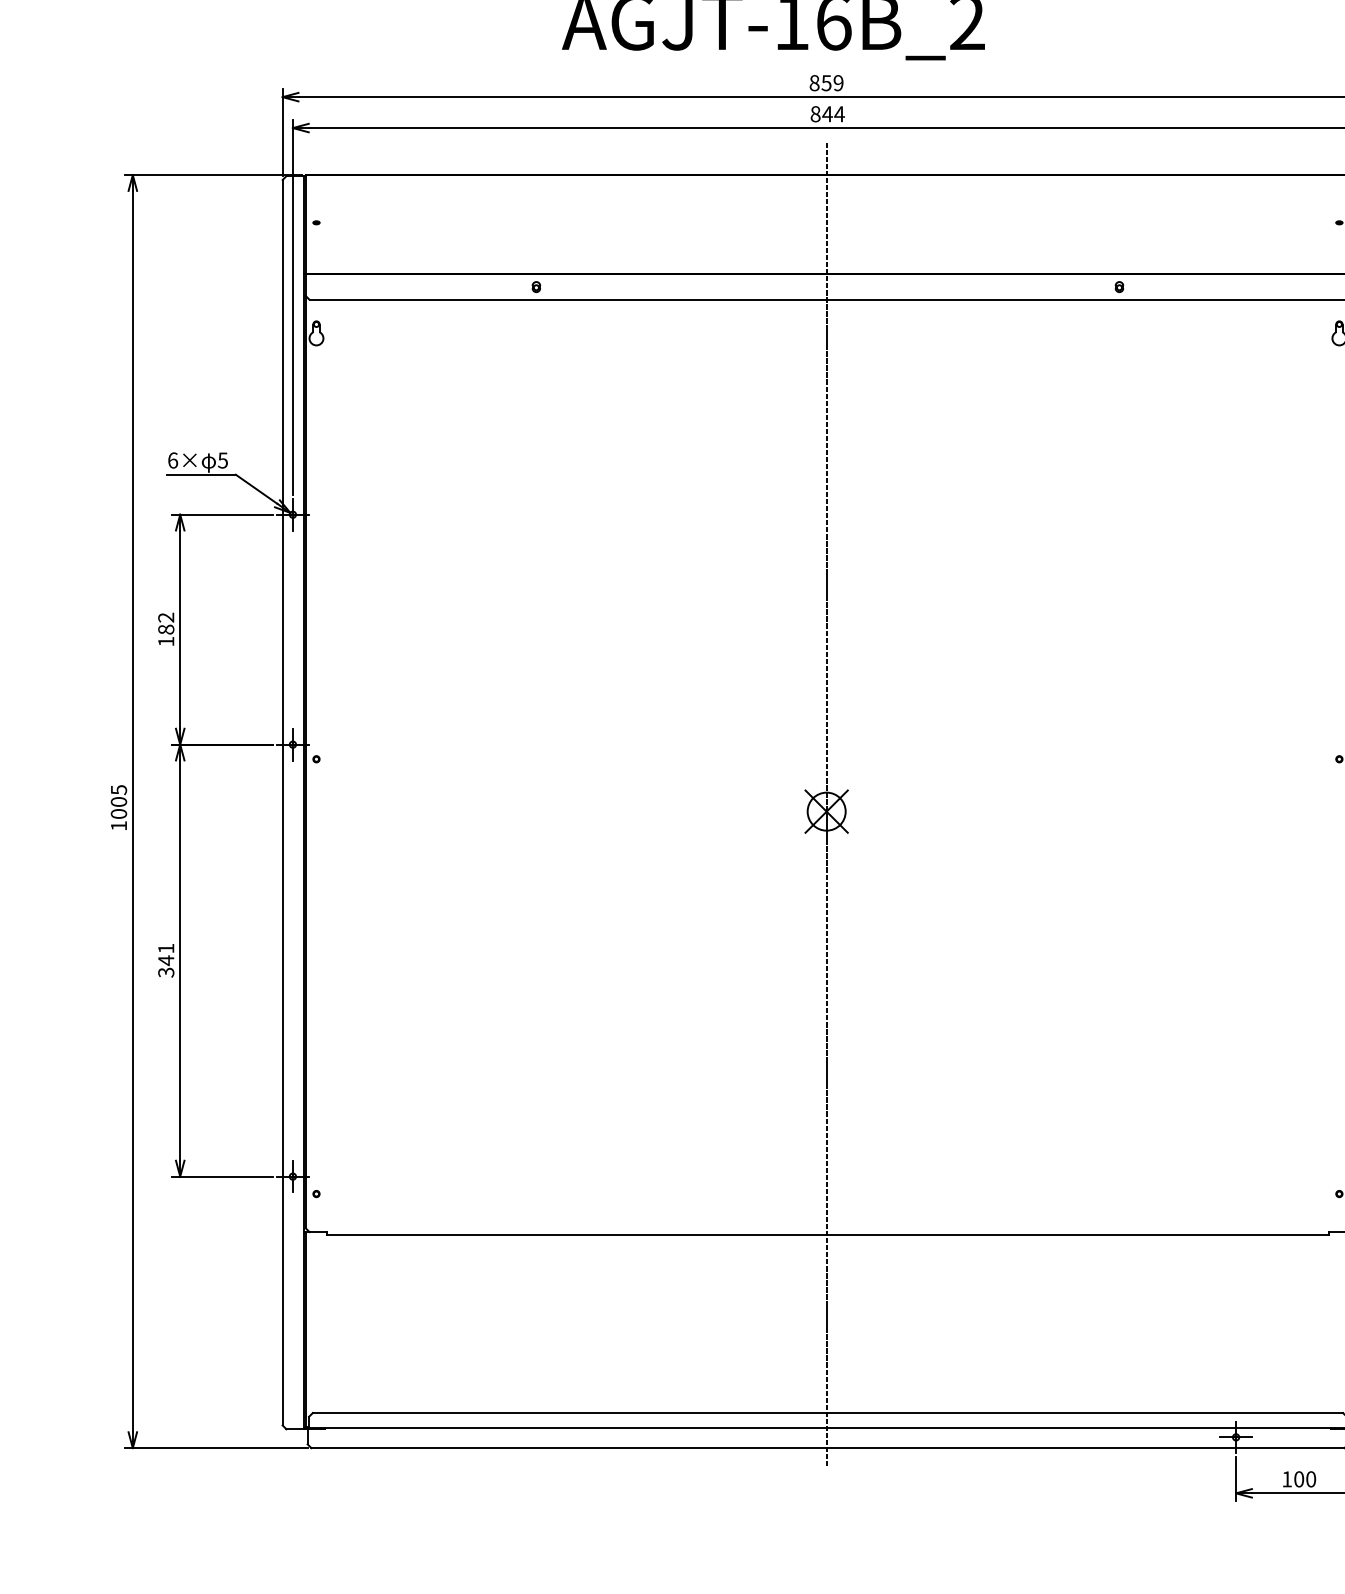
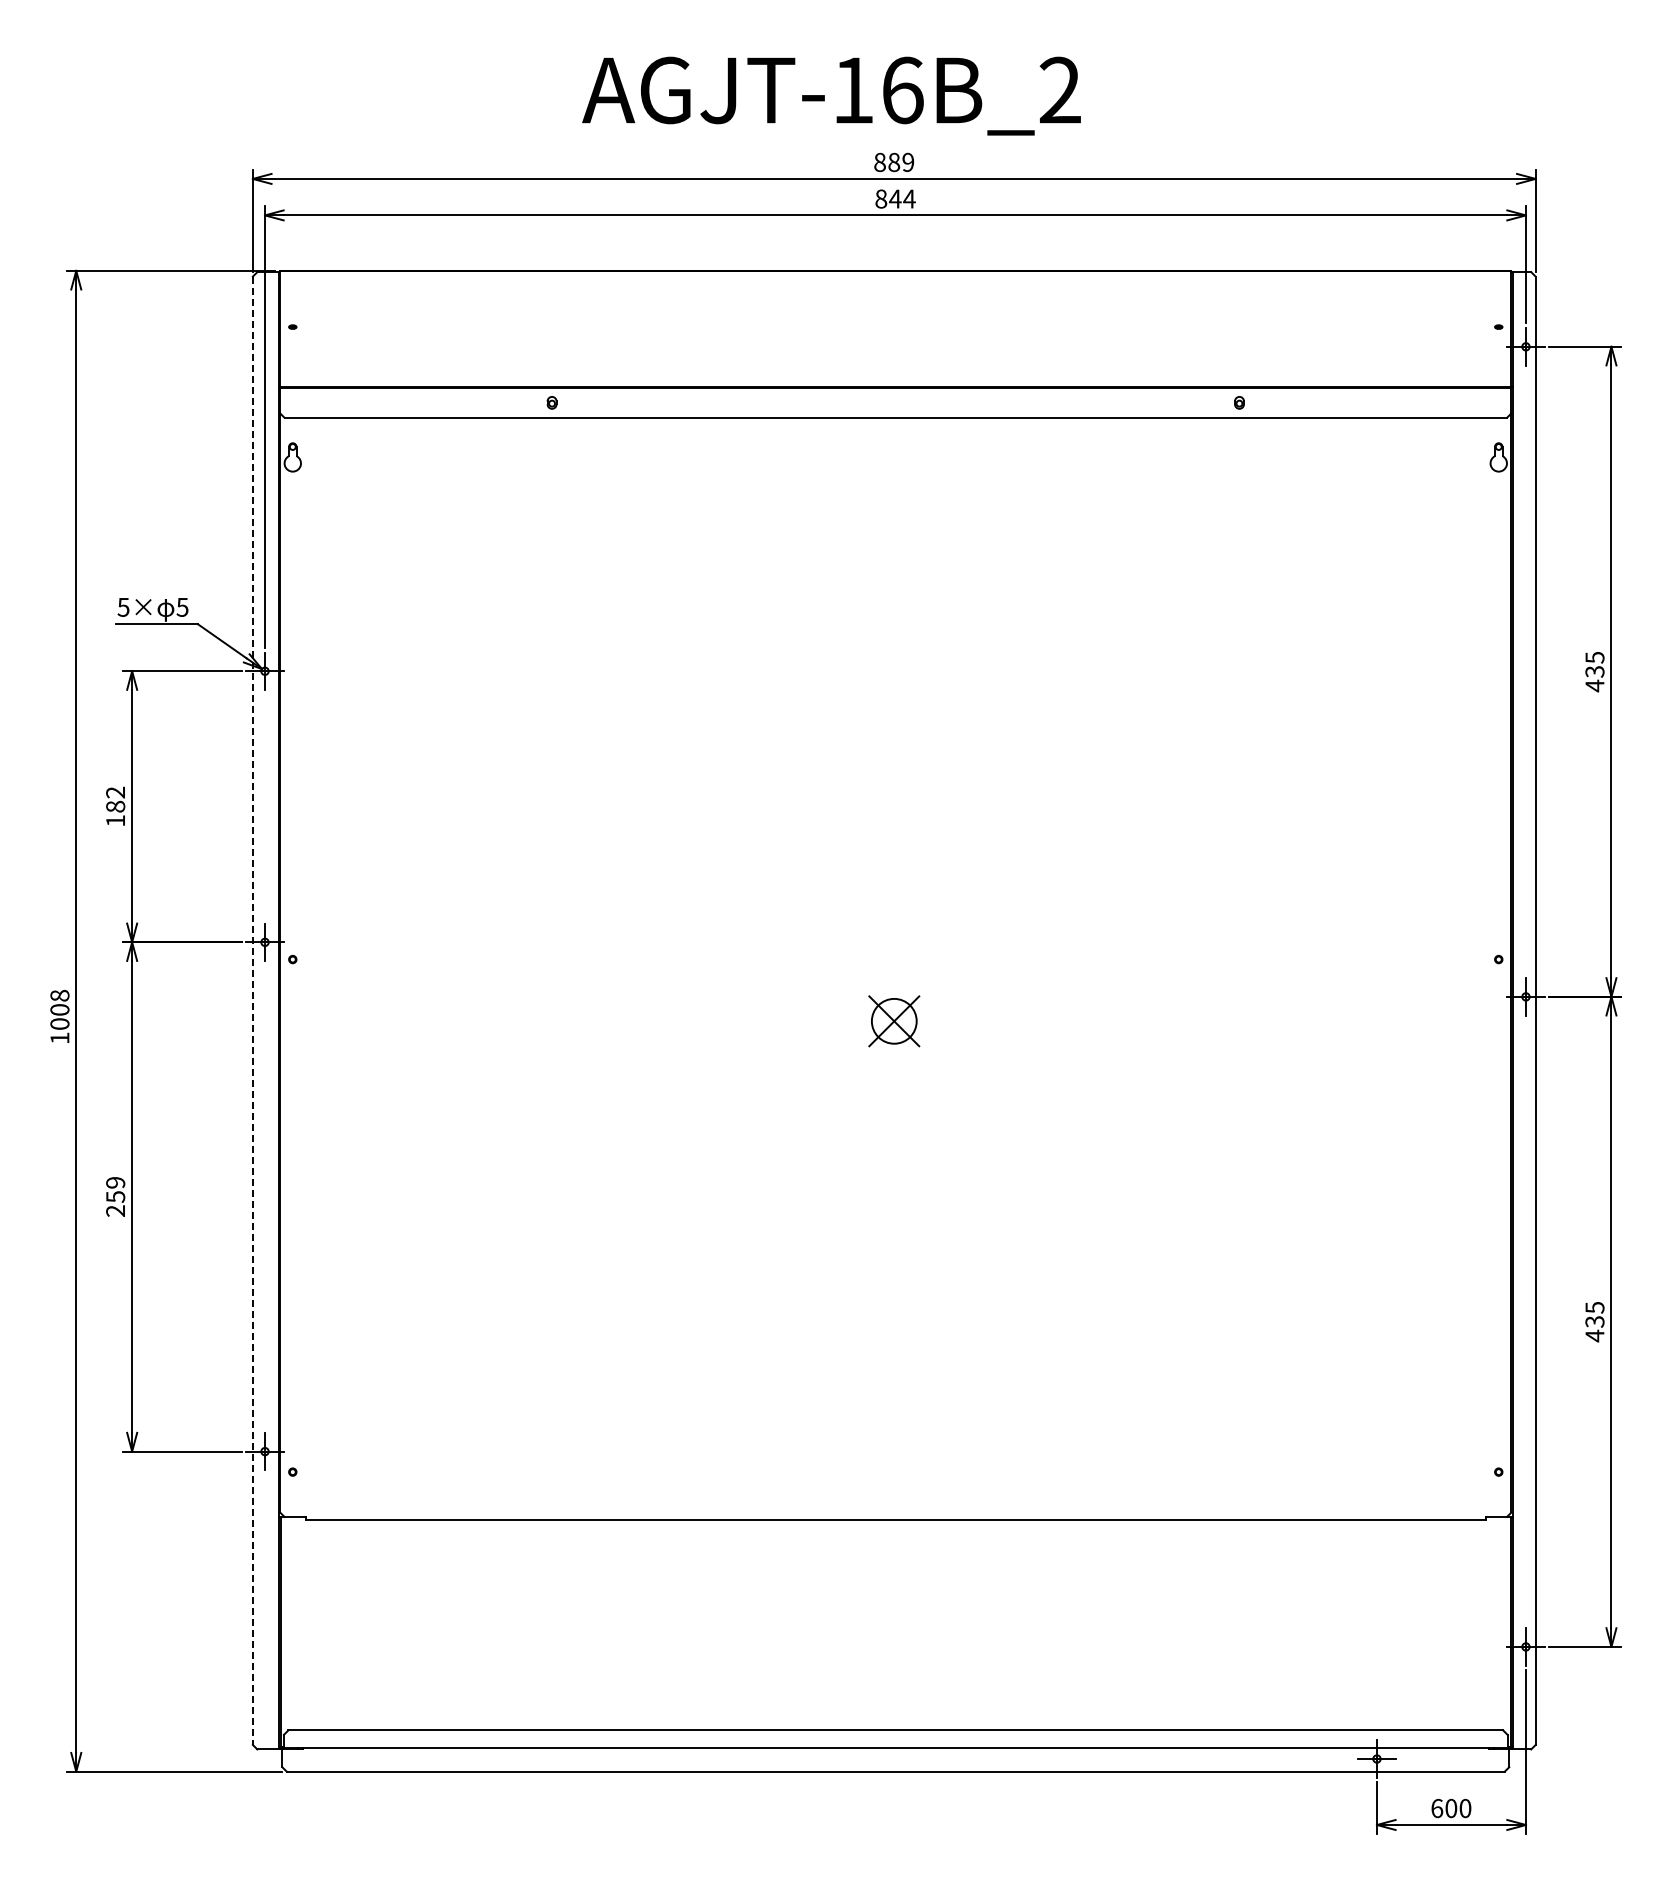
text: (826, 82) -> (894, 161), 859 -> 889
text: (172, 459) -> (123, 606), 6× -> 5×
text: (118, 789) -> (59, 995), 1005 -> 1008
line: (282, 803) -> (252, 1011), solid -> dashed
line: (826, 804) -> (894, 1012), removed
text: (166, 961) -> (115, 1197), 341 -> 259
text: (1287, 1479) -> (1437, 1808), 100 -> 600

